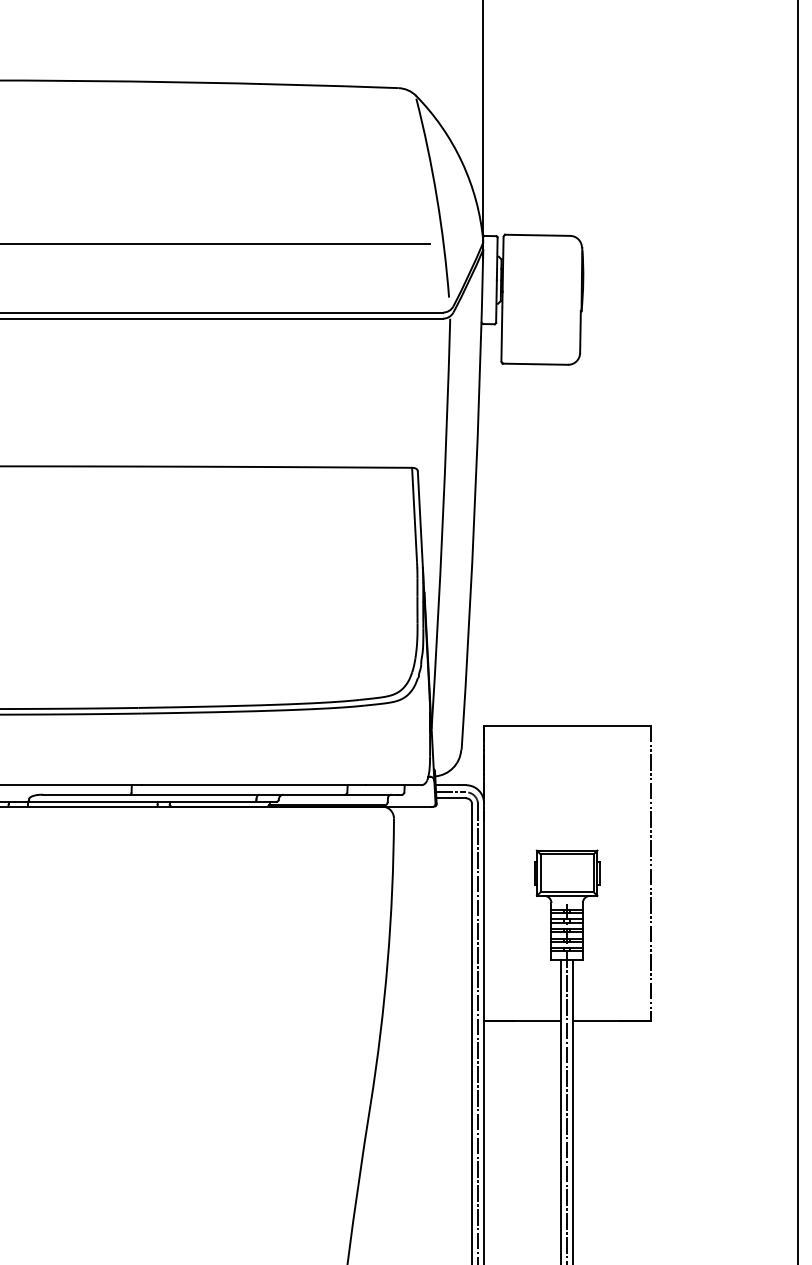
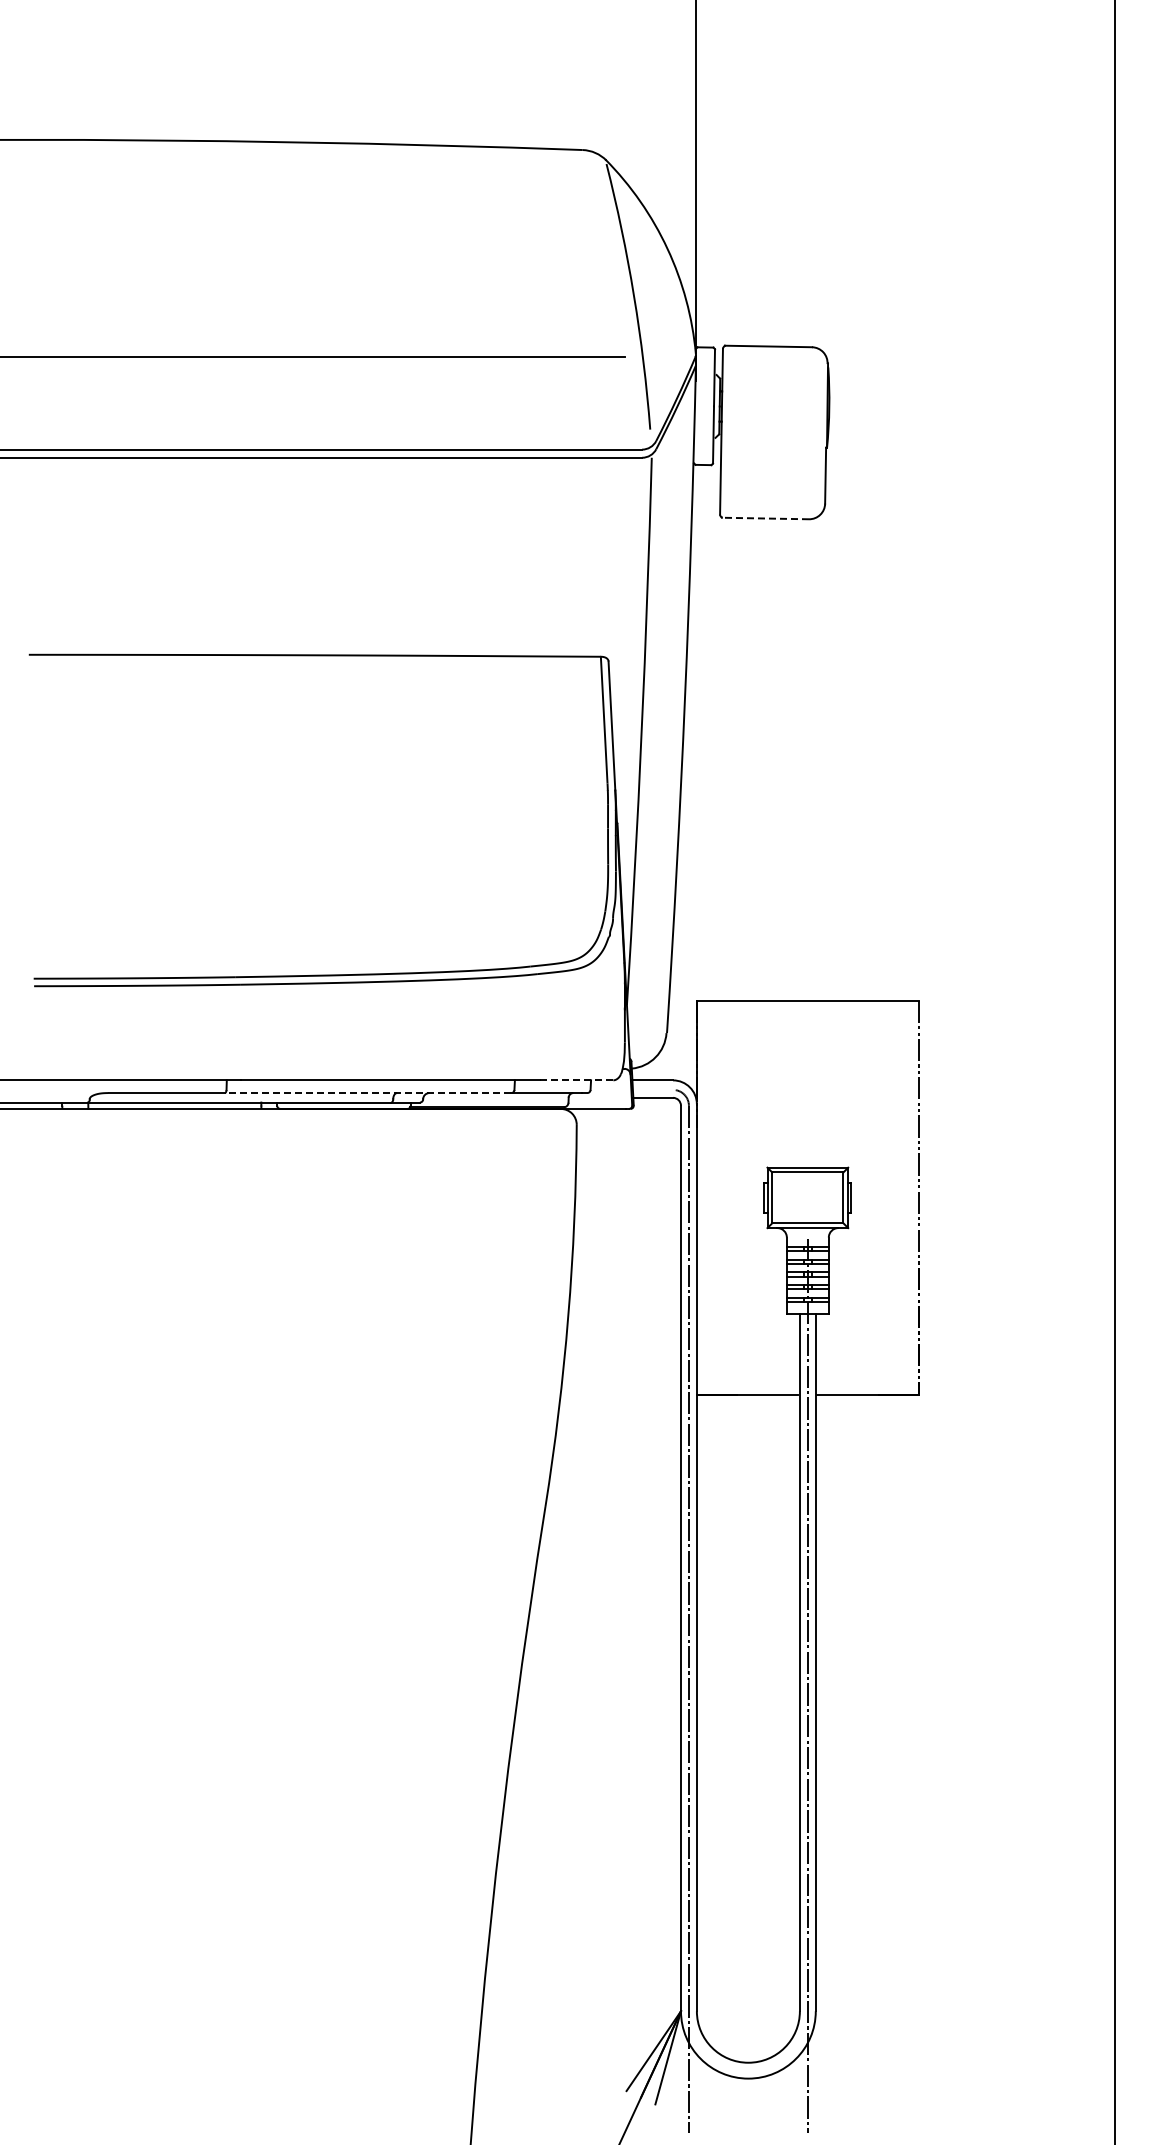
line: (535, 364) -> (765, 518), solid -> dashed
line: (393, 785) -> (576, 1080), solid -> dashed
line: (450, 792) -> (652, 1089), removed
line: (237, 795) -> (367, 1093), solid -> dashed

